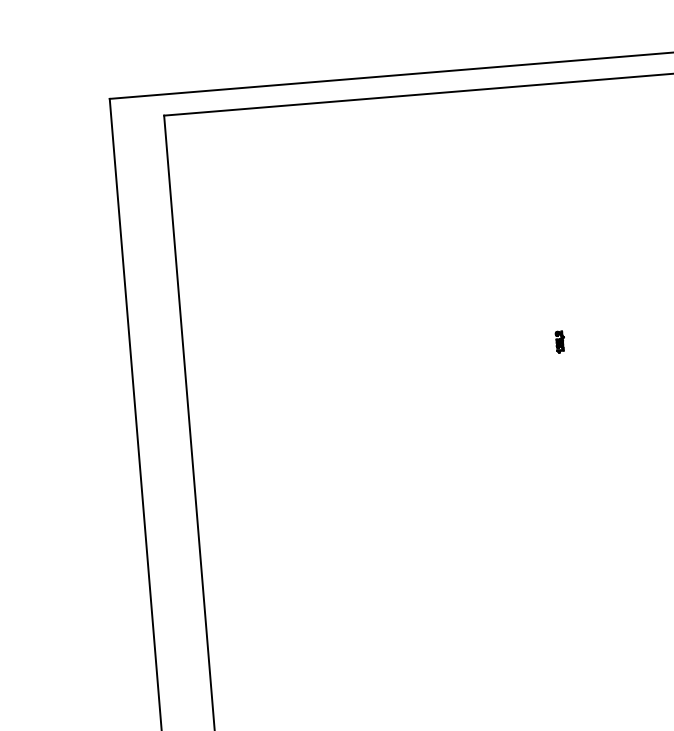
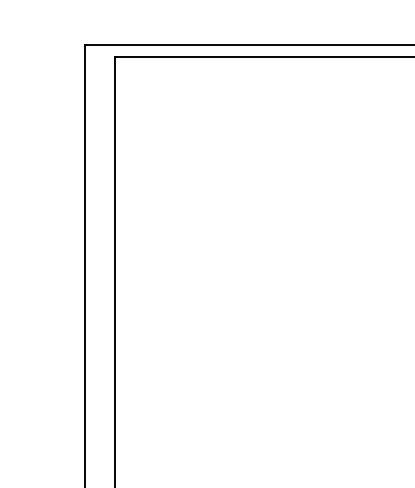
part: (560, 342) -> (327, 203), removed

